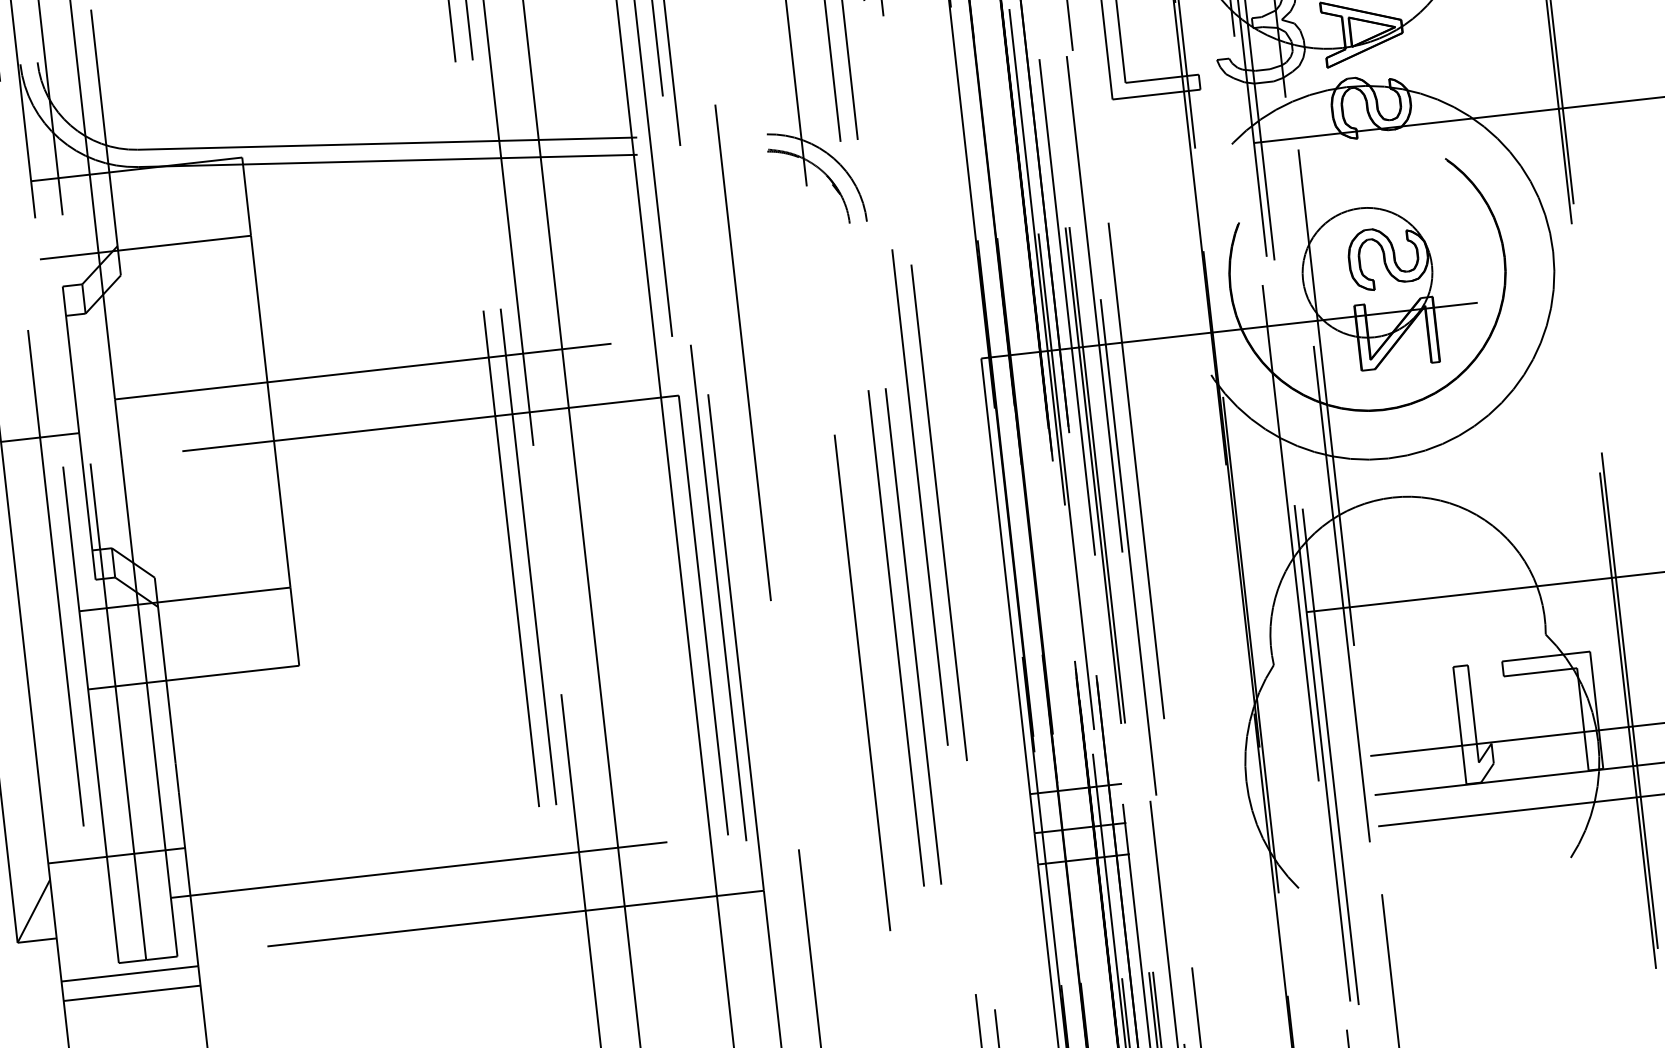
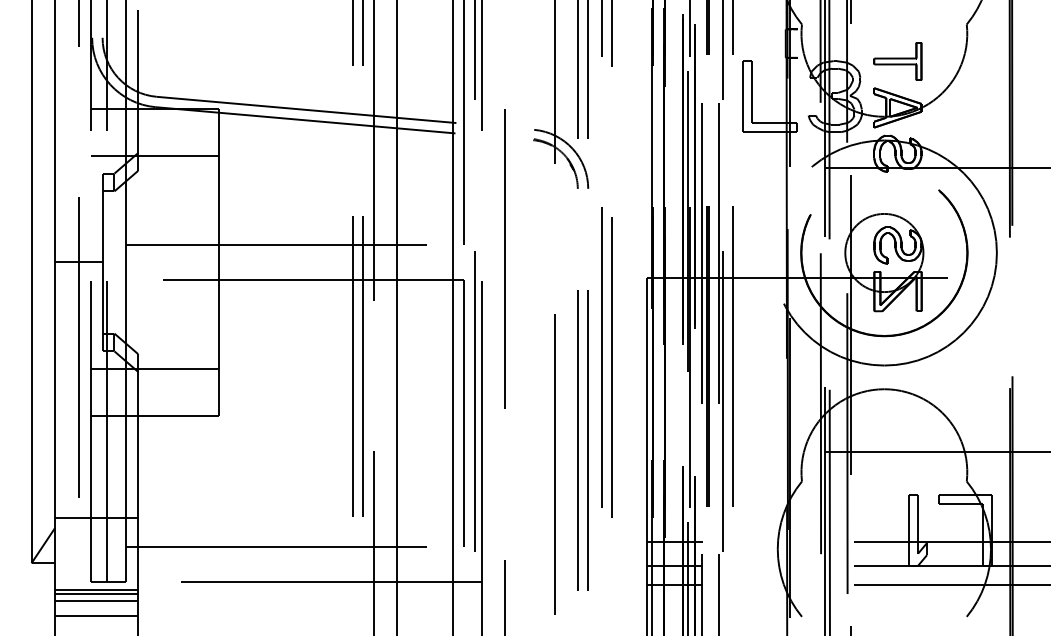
line: (130, 980) -> (96, 593), added
line: (134, 1018) -> (96, 616), added

